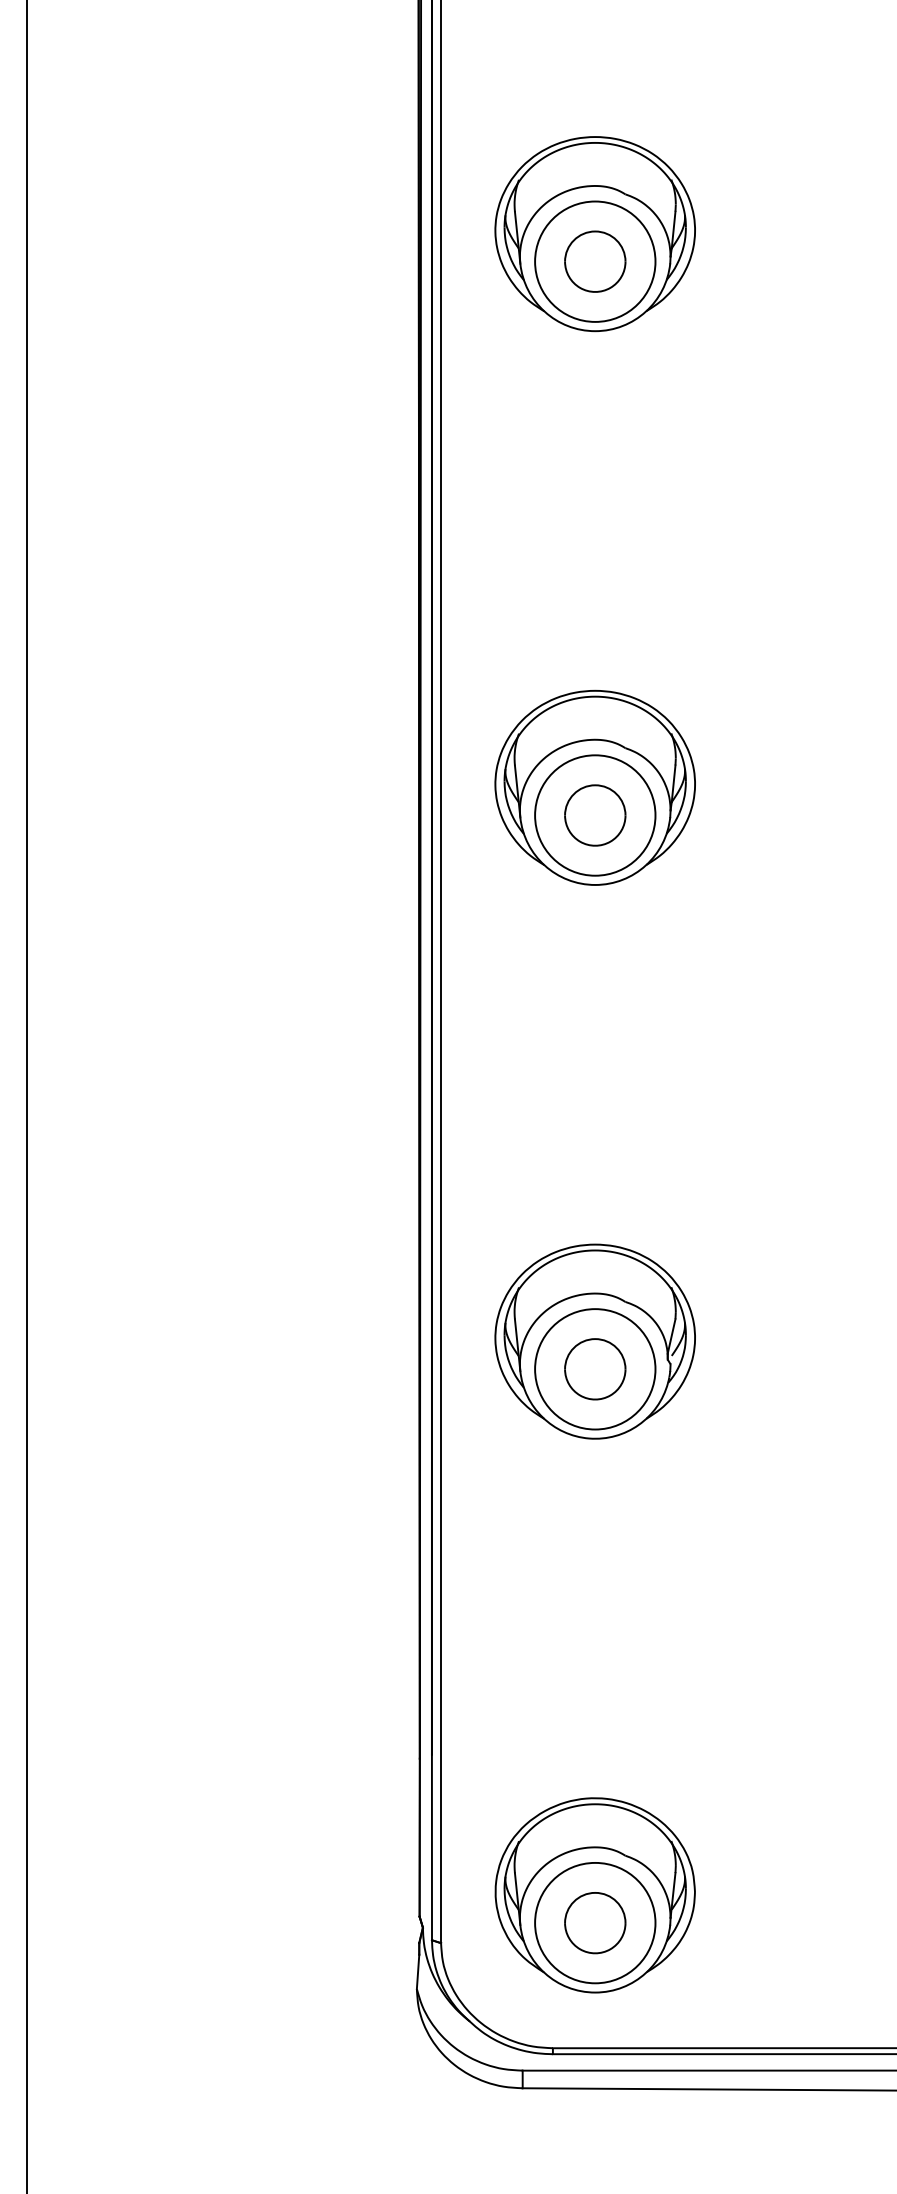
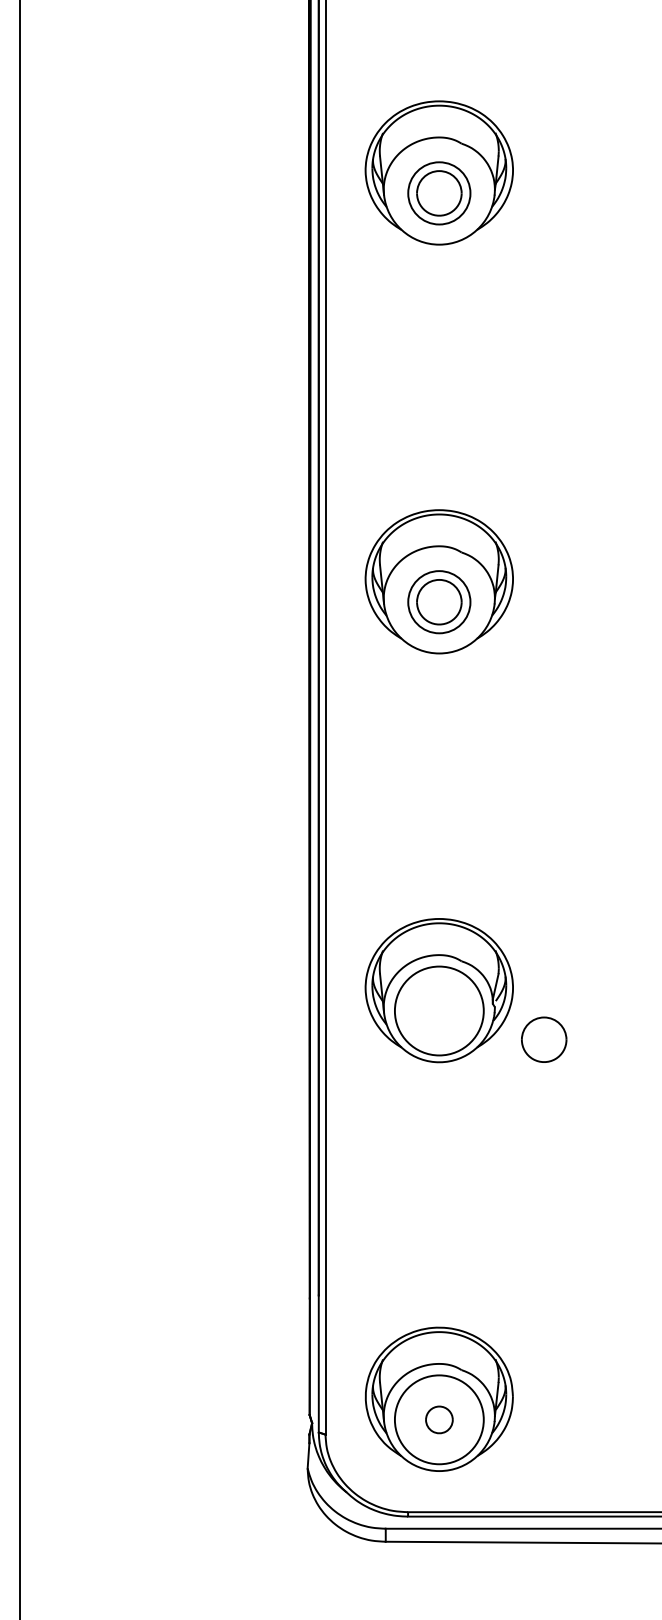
circle: (595, 261) -> (439, 193), size x0.7
circle: (595, 815) -> (439, 602), size x0.7
part: (595, 1369) -> (544, 1039), moved
part: (595, 1923) -> (439, 1420), size x0.6

